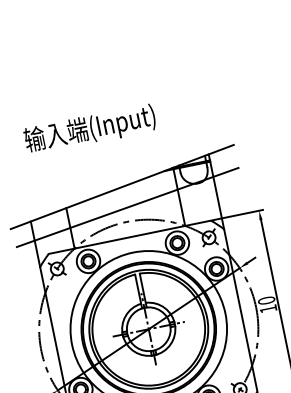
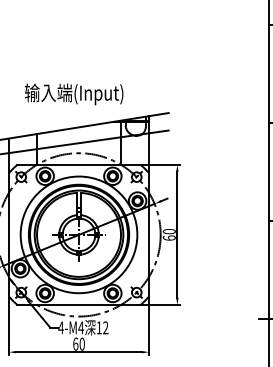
text: (90, 129) -> (74, 94), moved
text: (267, 308) -> (168, 237), 10 -> 60

